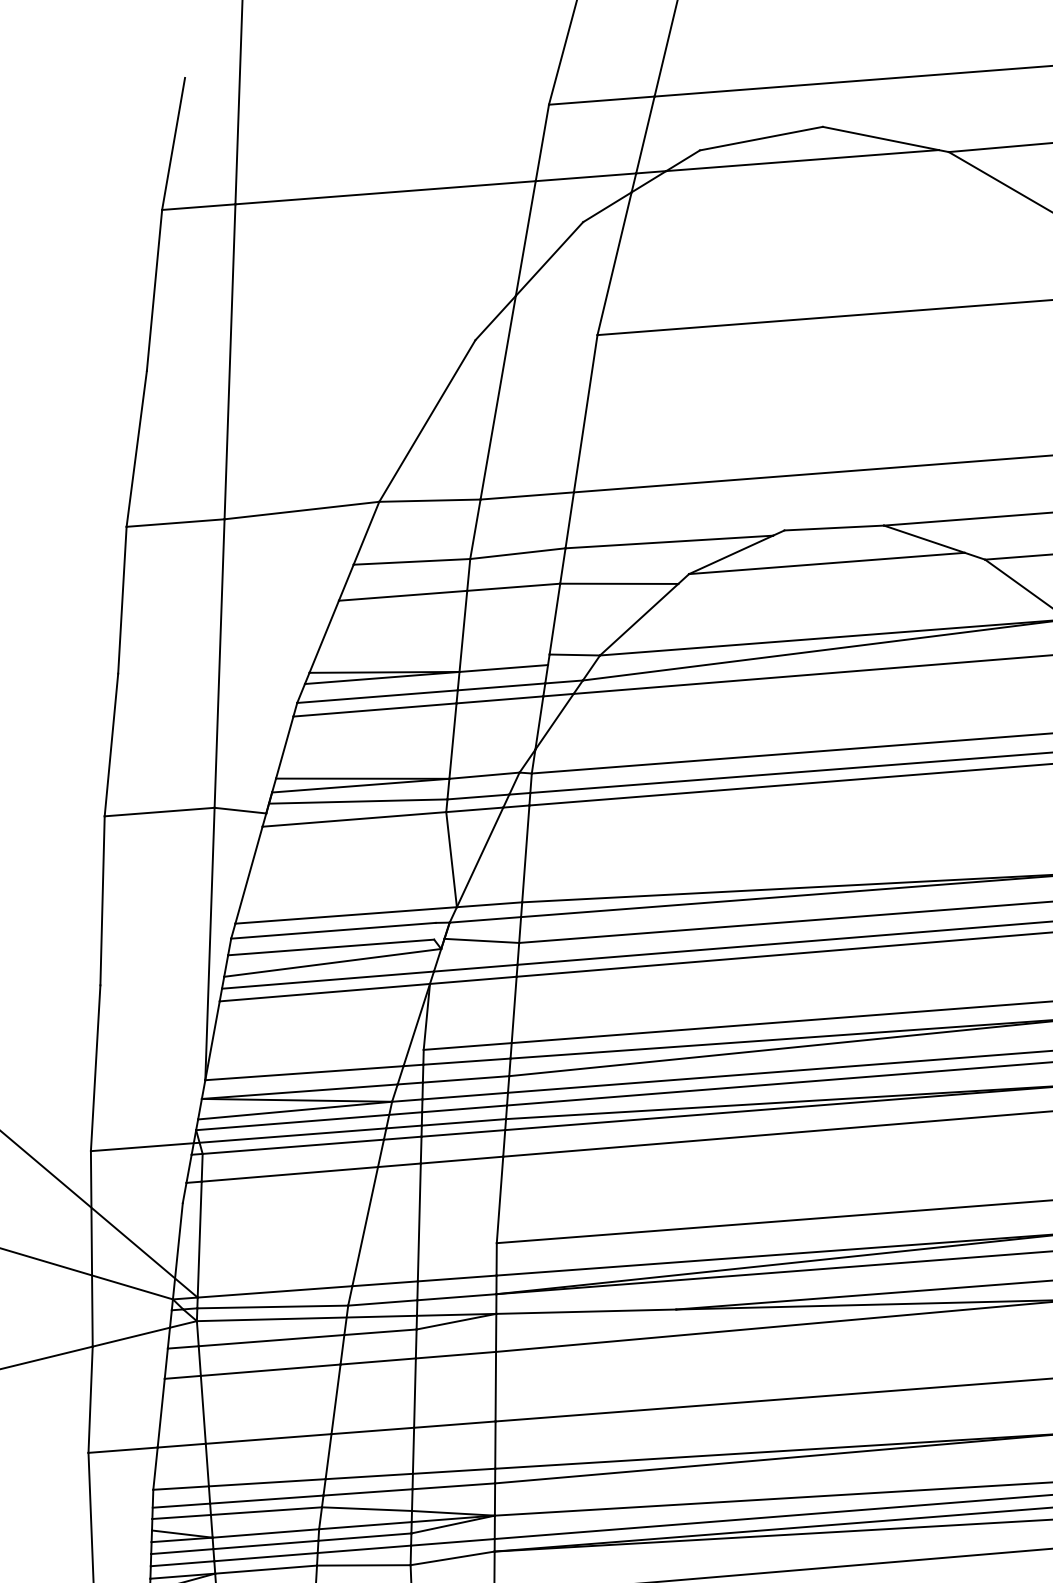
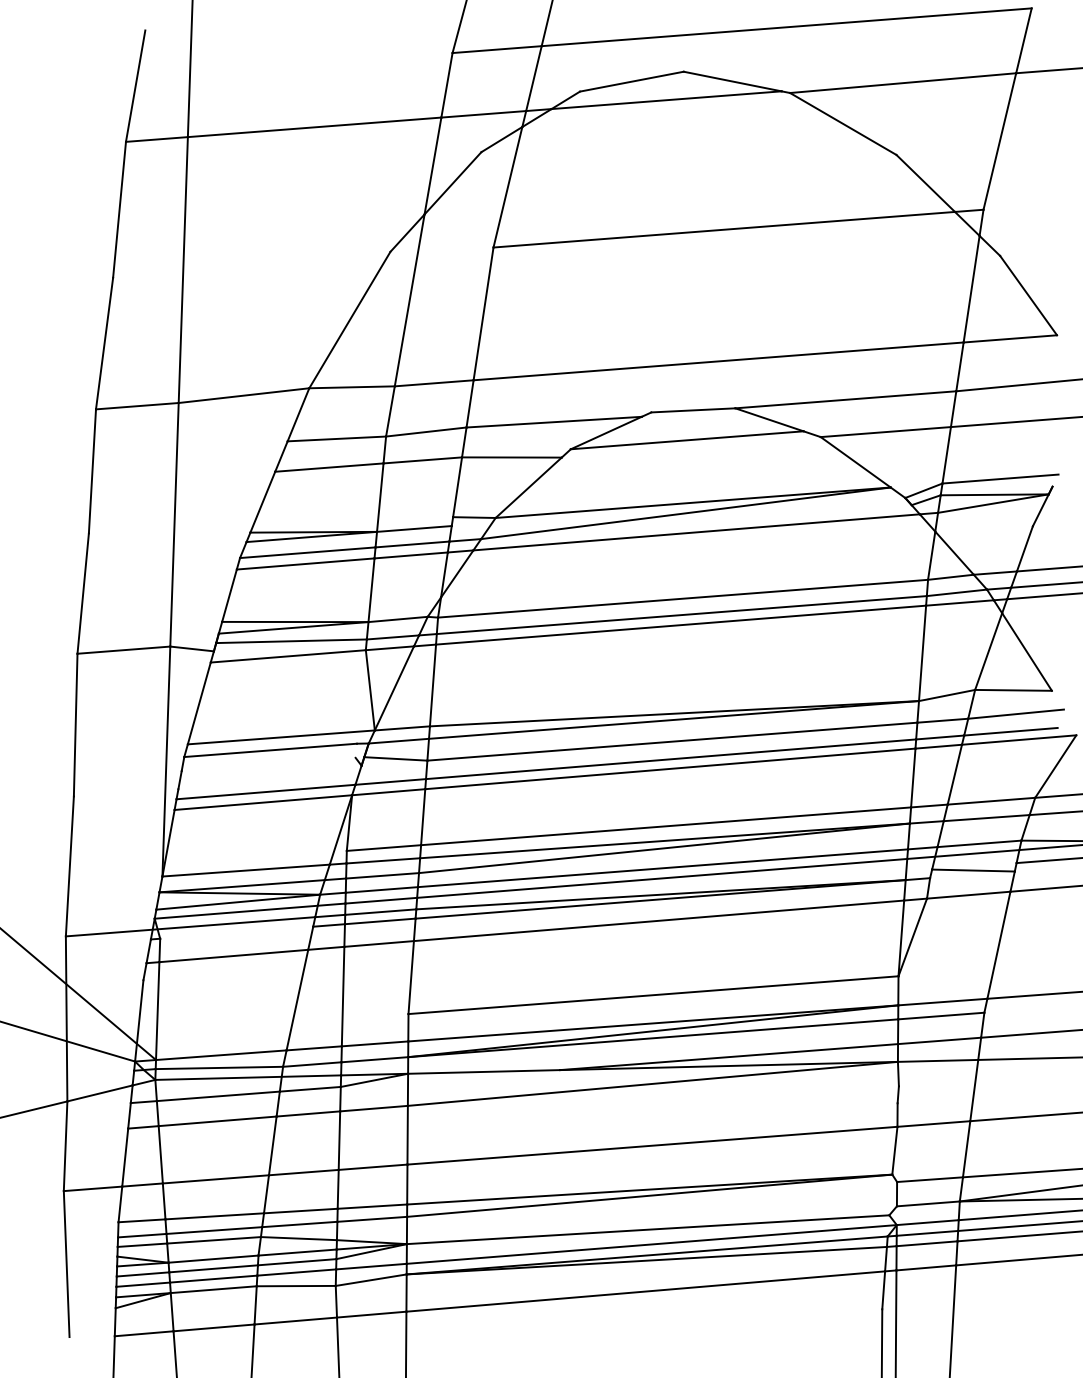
line: (330, 947) -> (268, 764), removed
line: (332, 962) -> (269, 777), removed
line: (293, 1146) -> (236, 932), removed

